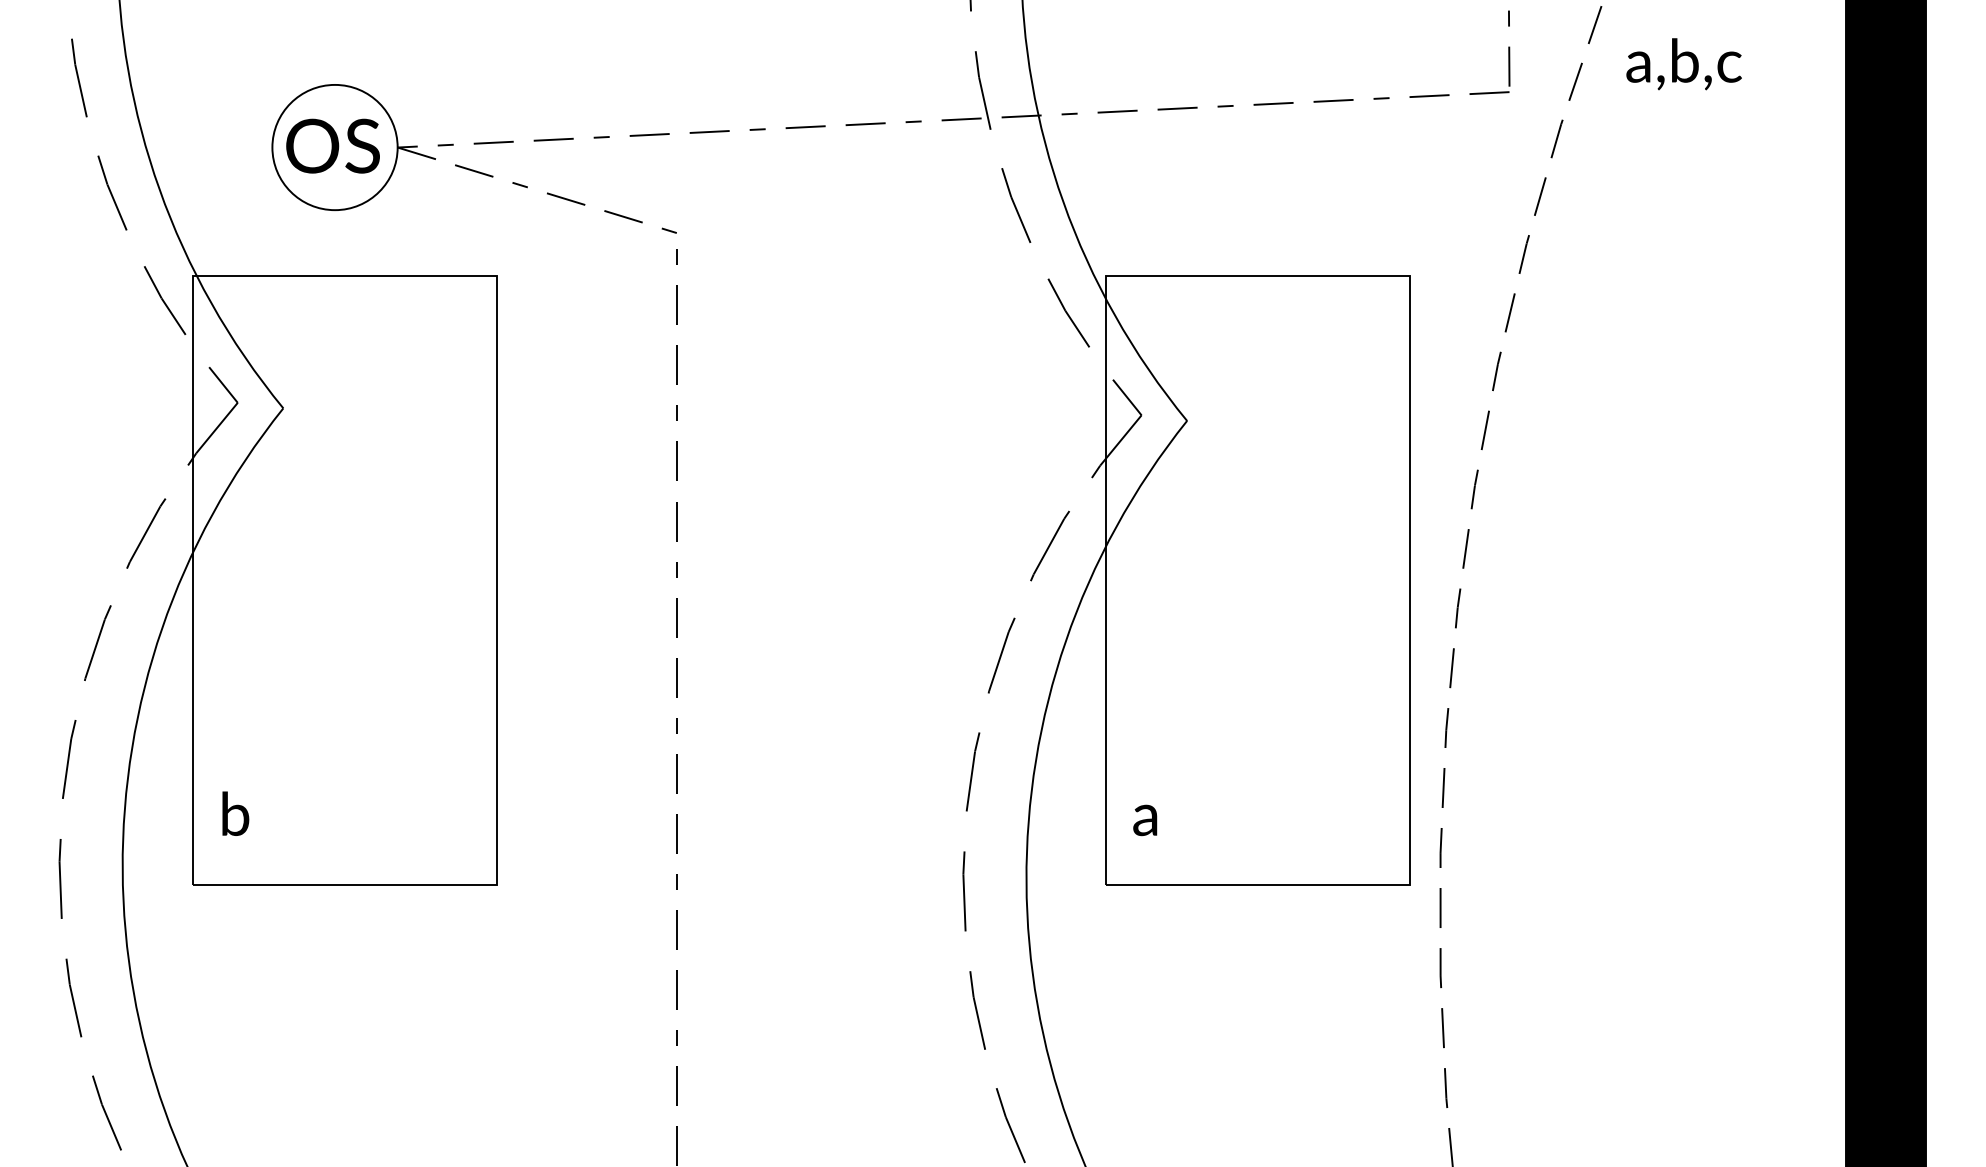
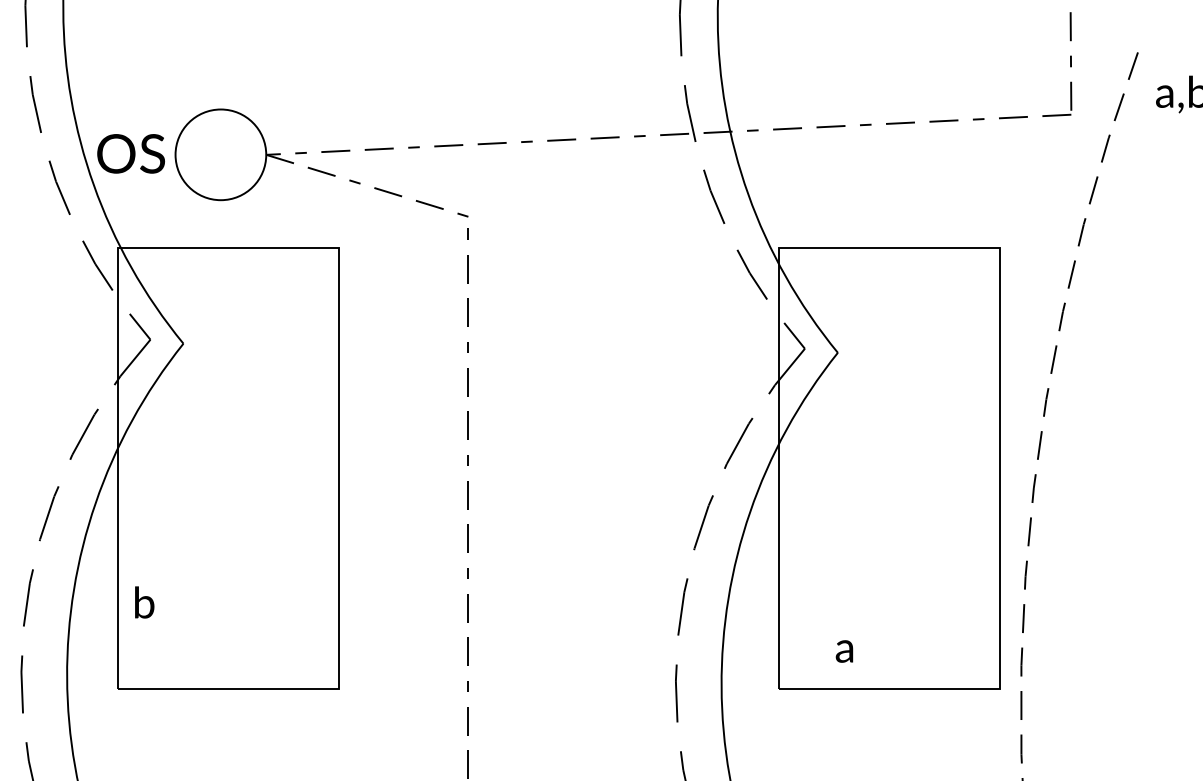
text: (332, 145) -> (130, 153), moved
text: (235, 813) -> (144, 602), moved
text: (1145, 820) -> (844, 651), moved

